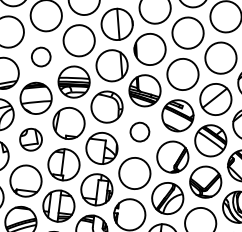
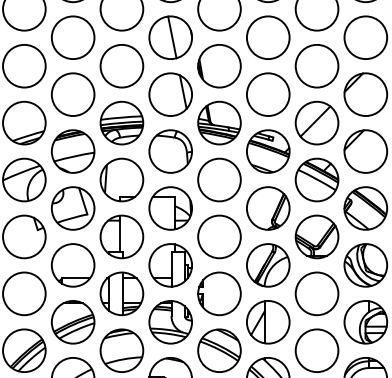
circle: (40, 56) -> (72, 94), size x1.67
circle: (139, 131) -> (219, 179), size x1.67
part: (30, 139) -> (72, 208), size x1.43

